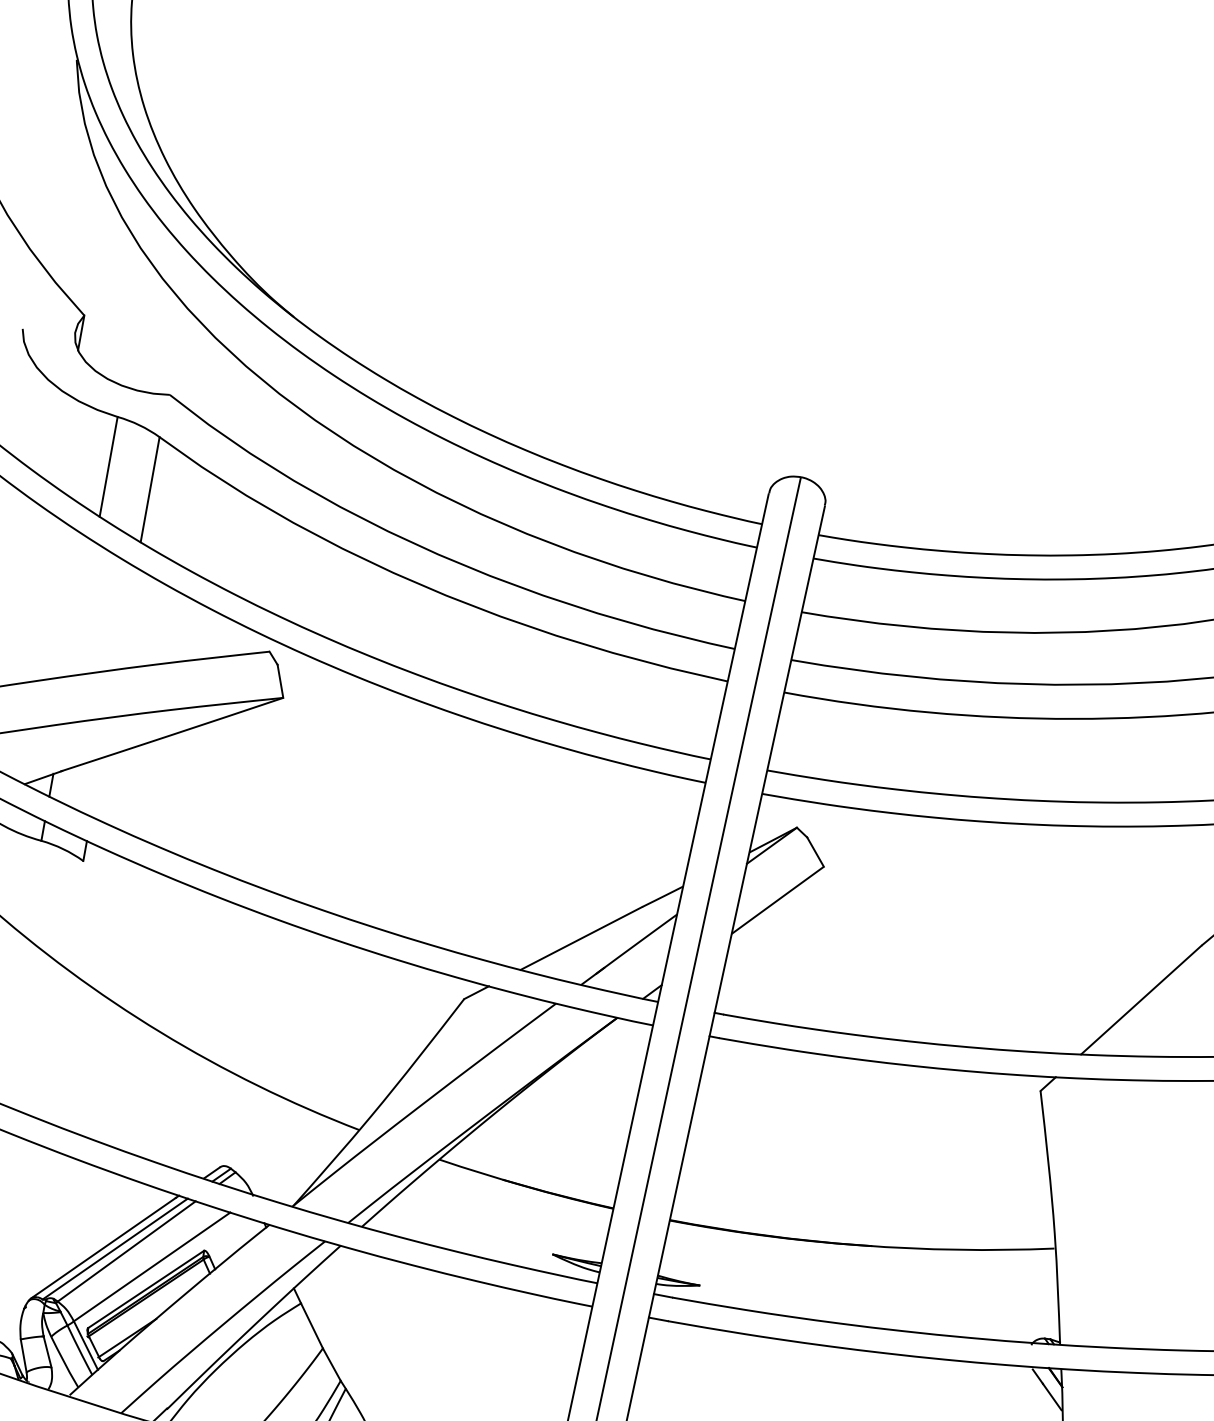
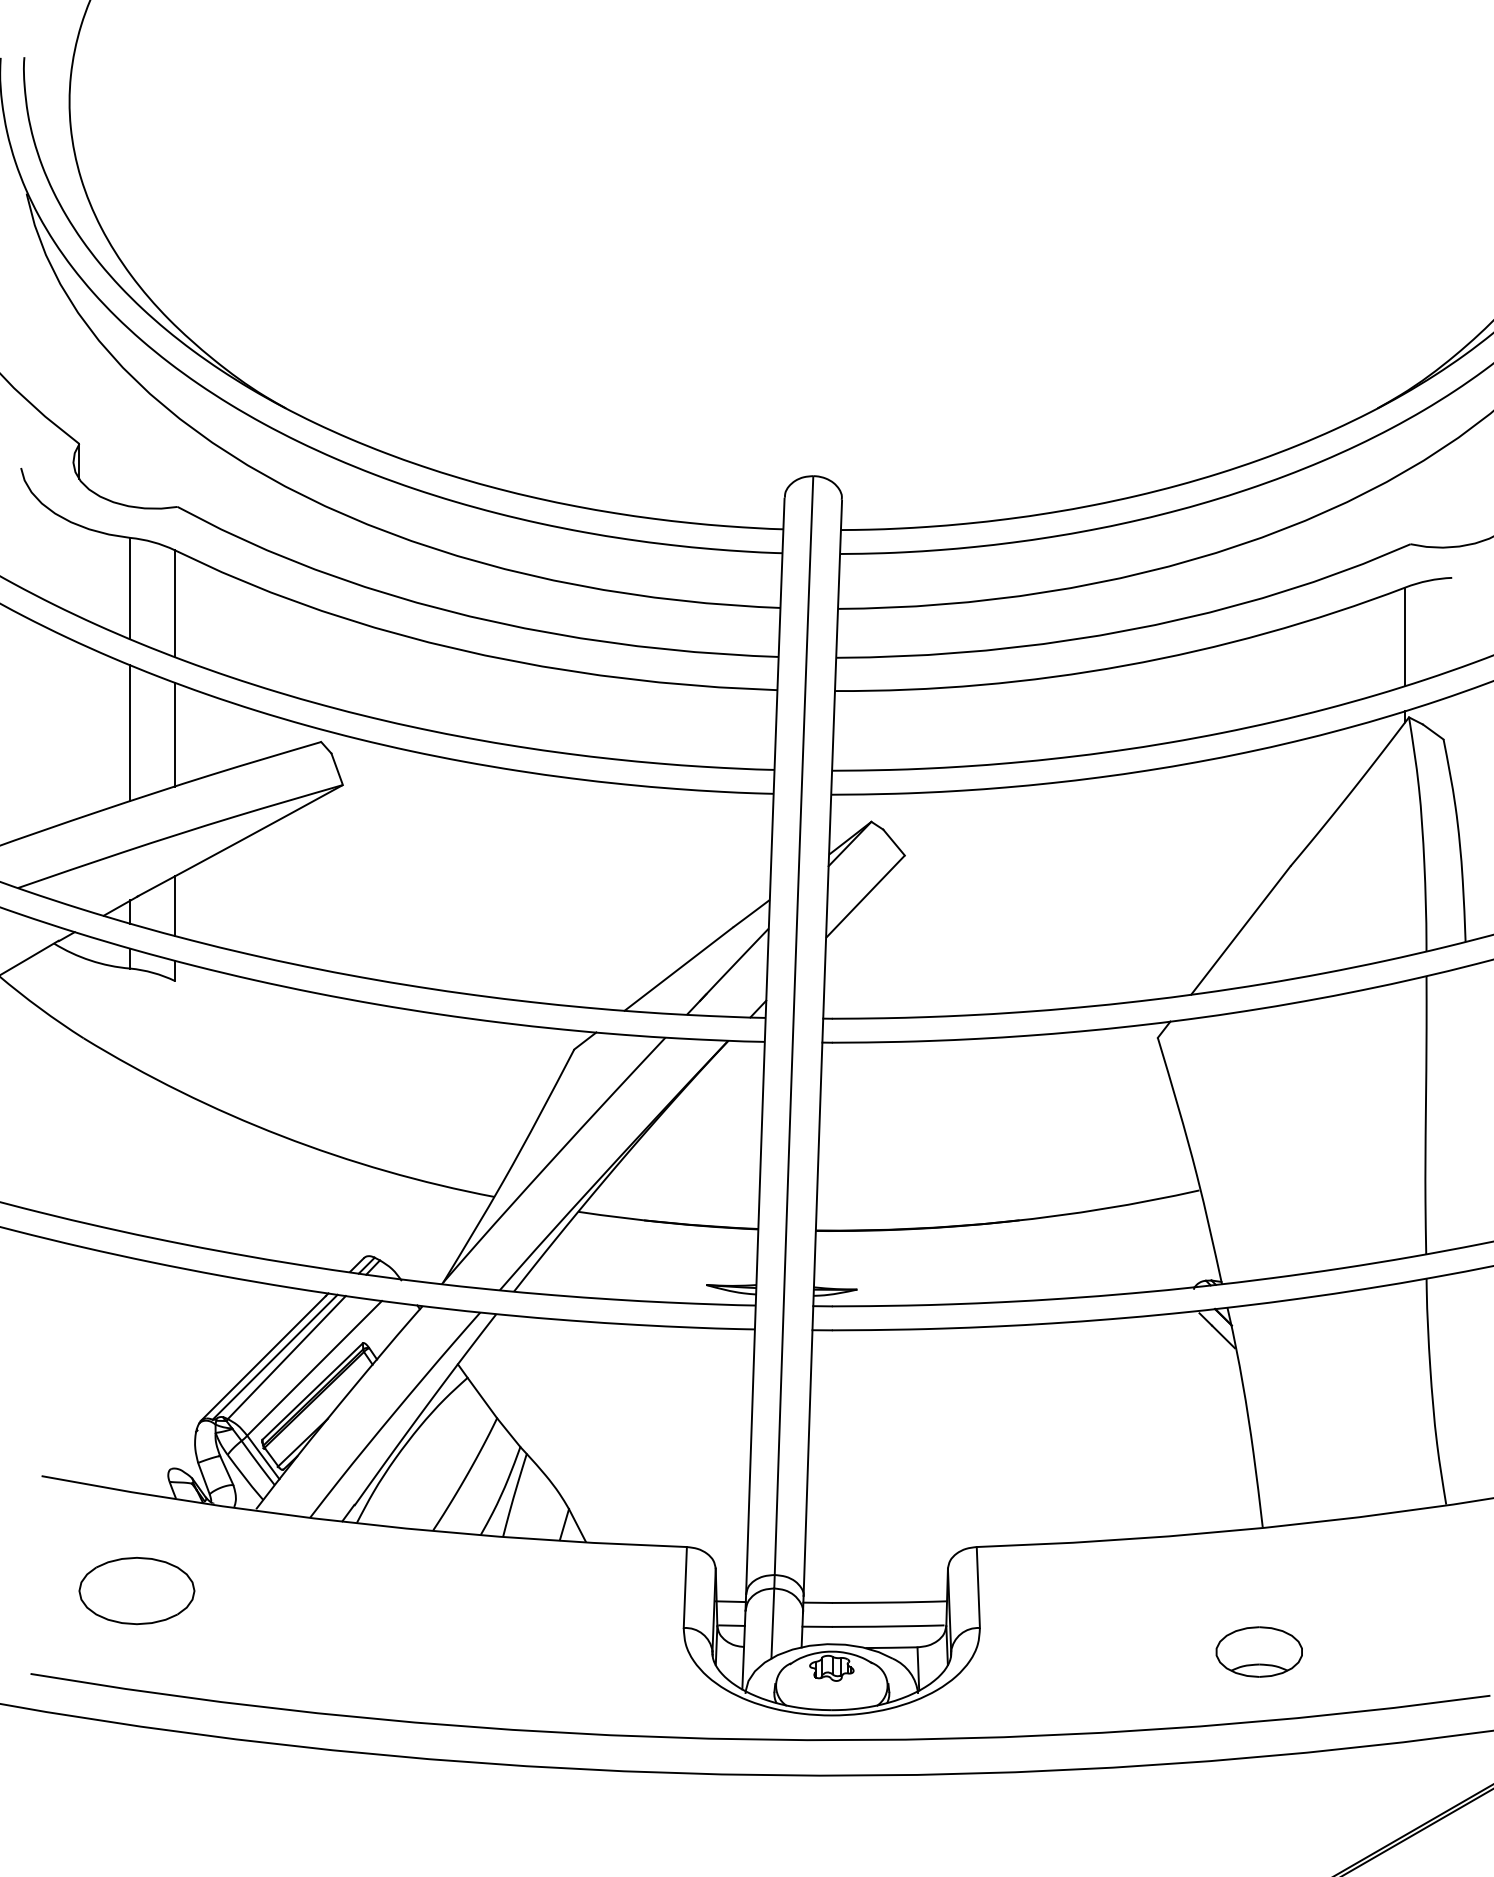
line: (83, 609) -> (130, 733), added
line: (127, 618) -> (175, 734), added
line: (97, 786) -> (175, 905), added

